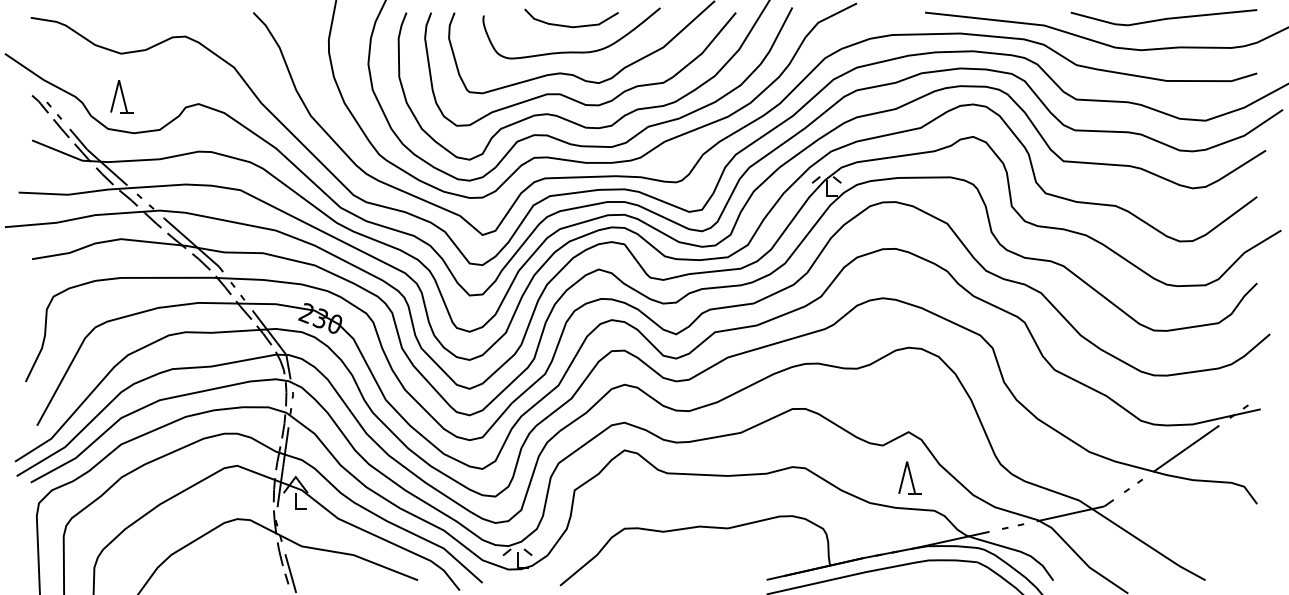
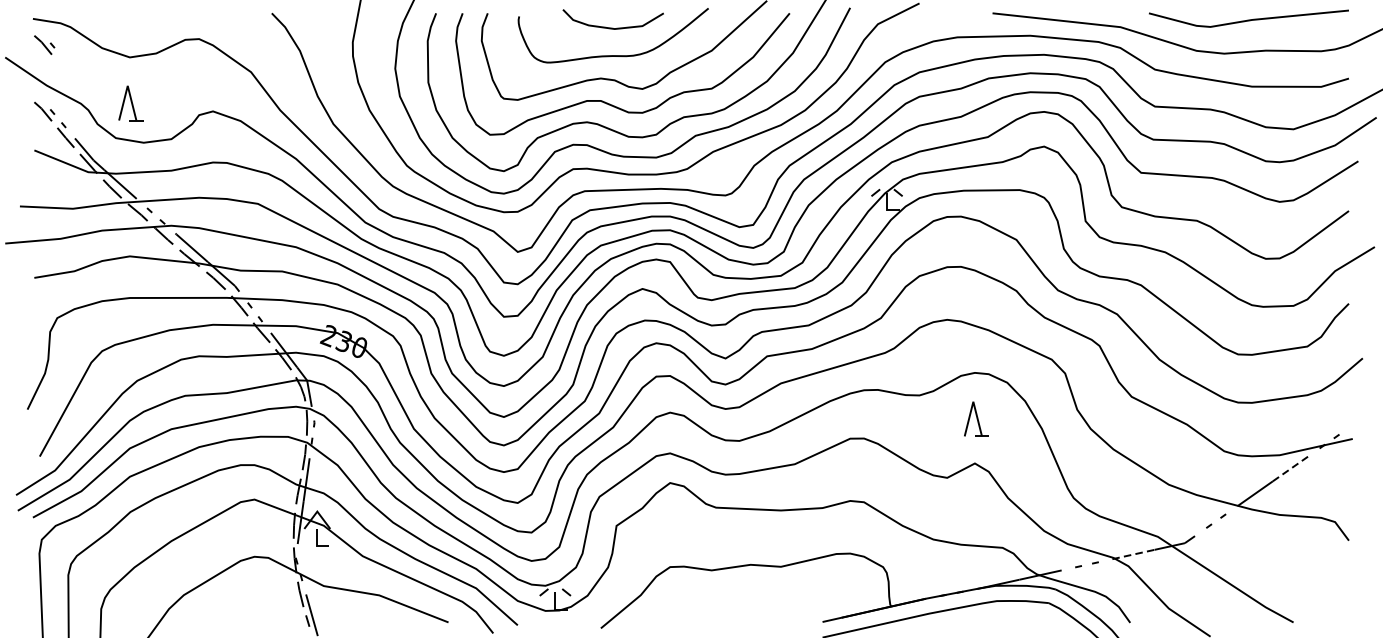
part: (41, 42) -> (44, 45), added
line: (1203, 436) -> (1291, 468), solid -> dashed
part: (909, 477) -> (975, 418), moved
line: (1056, 516) -> (1133, 553), solid -> dashed

